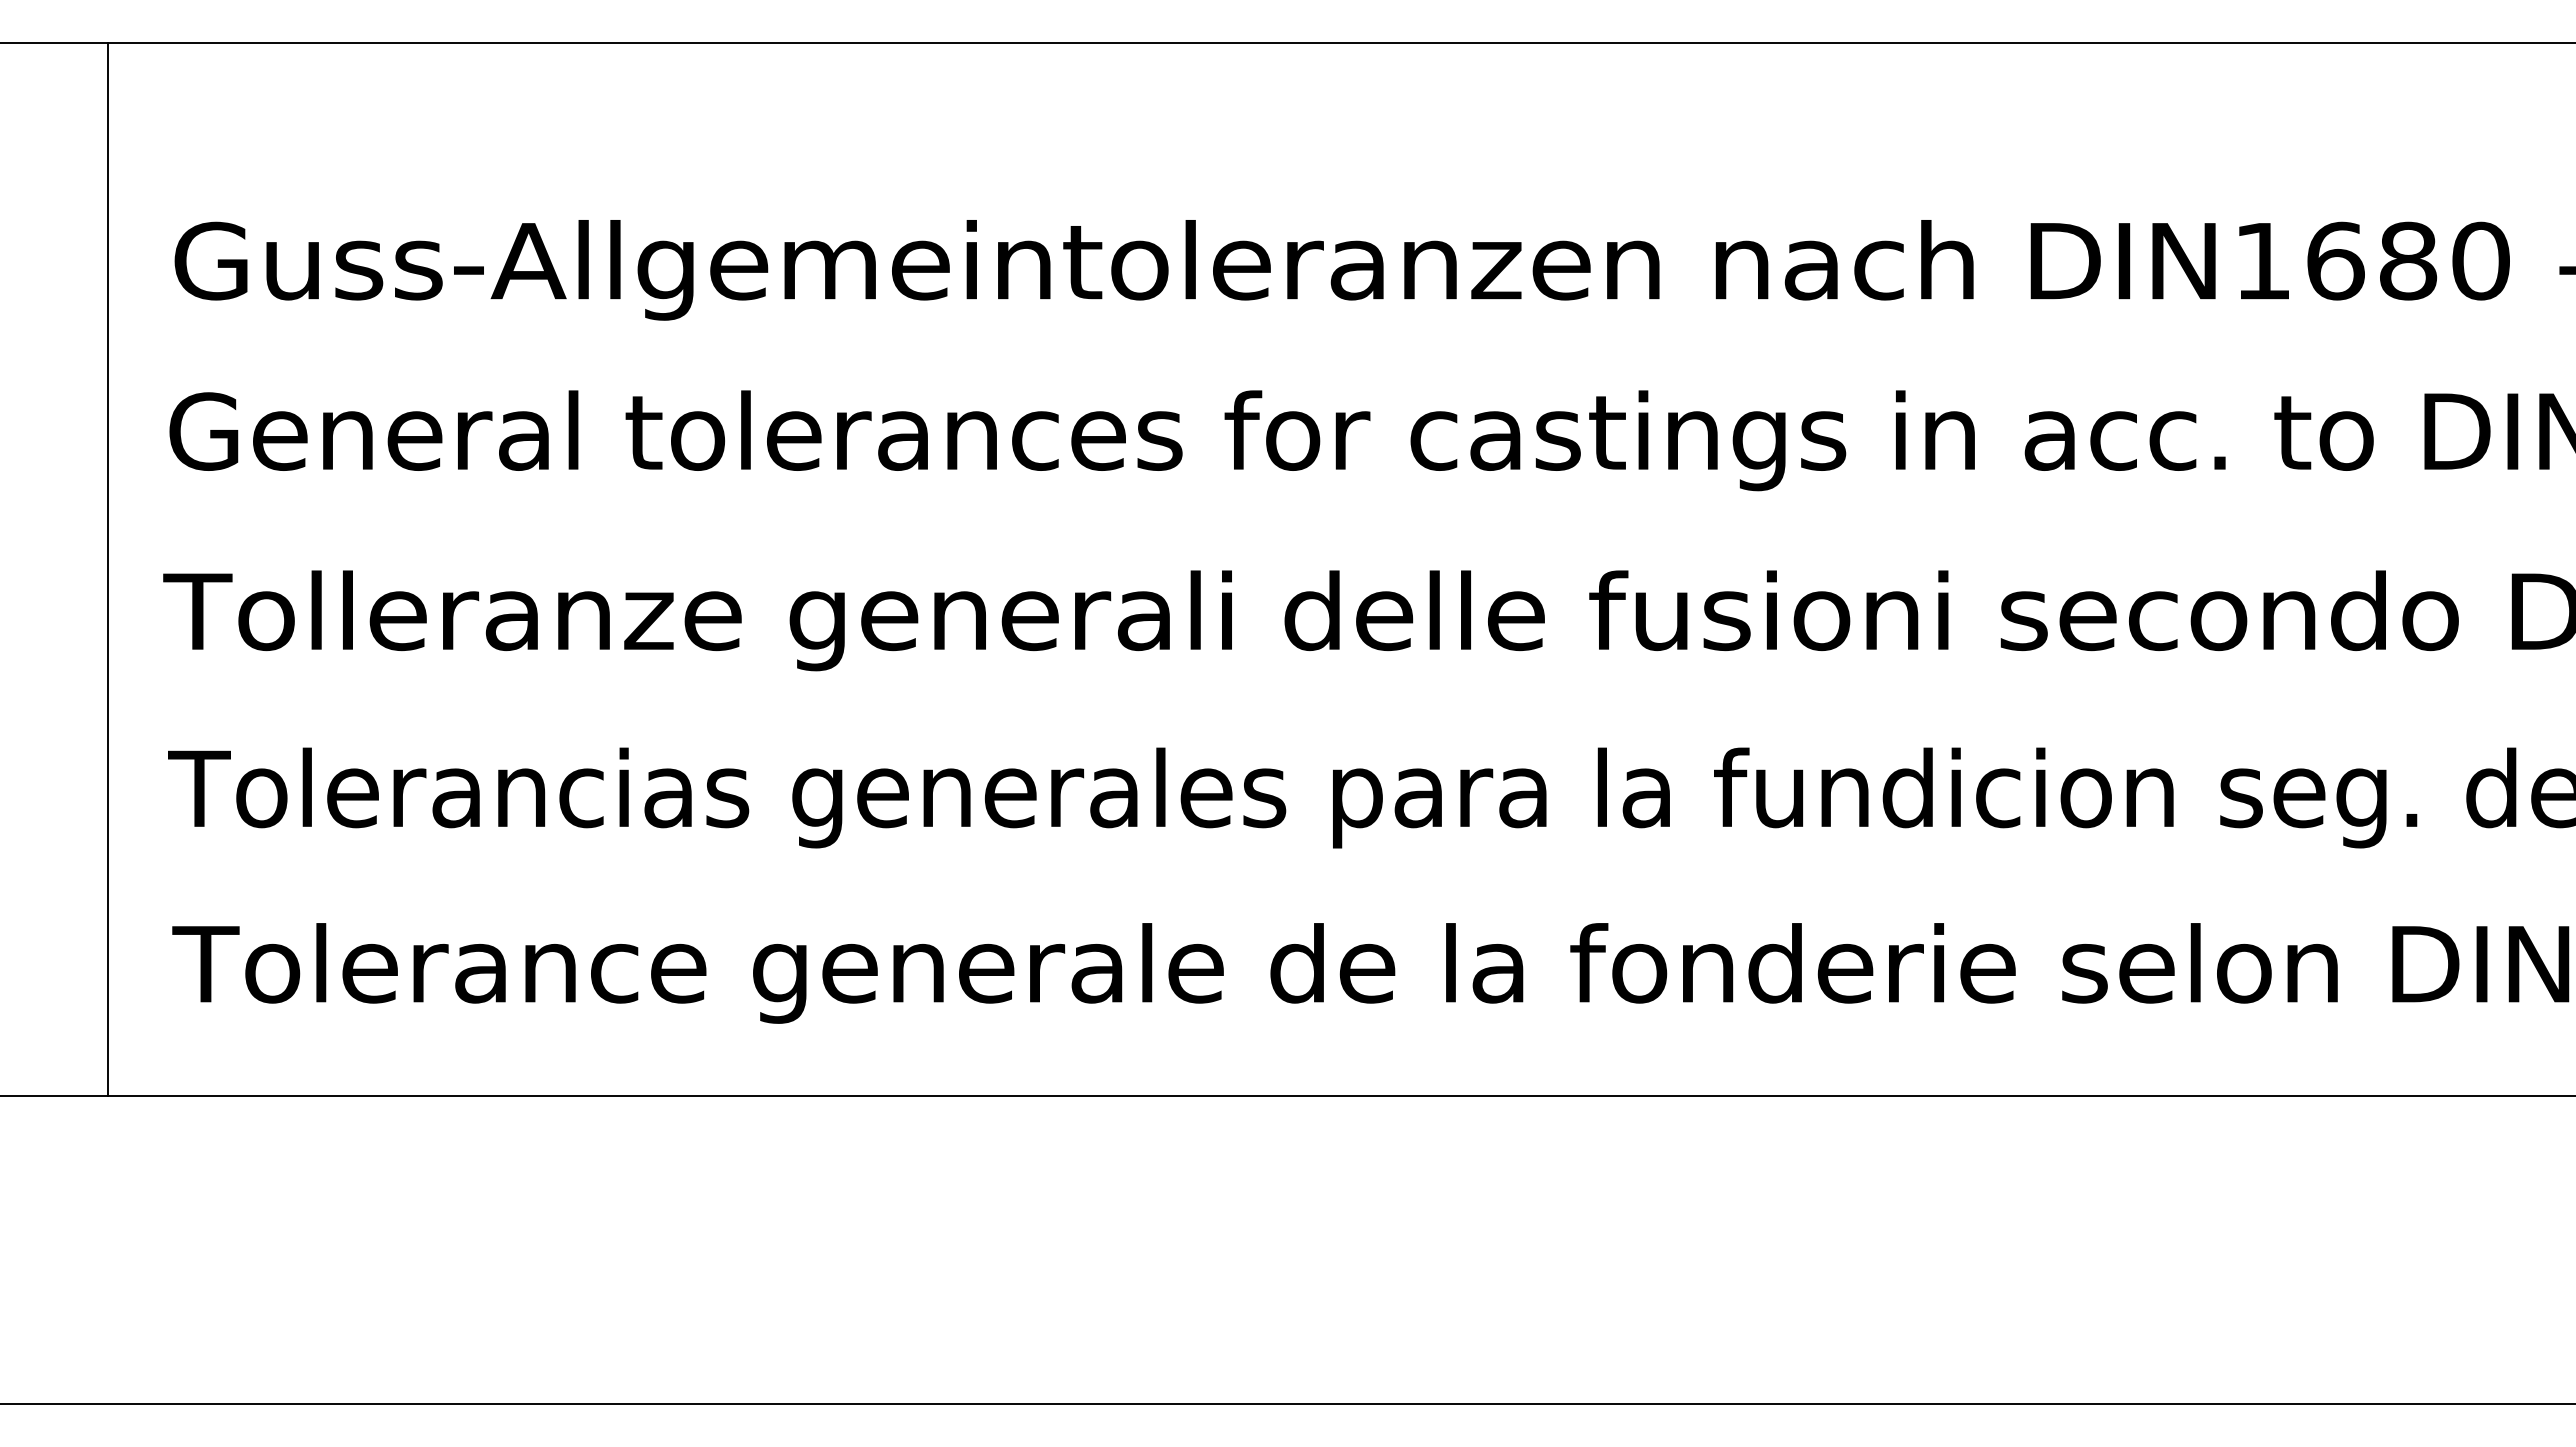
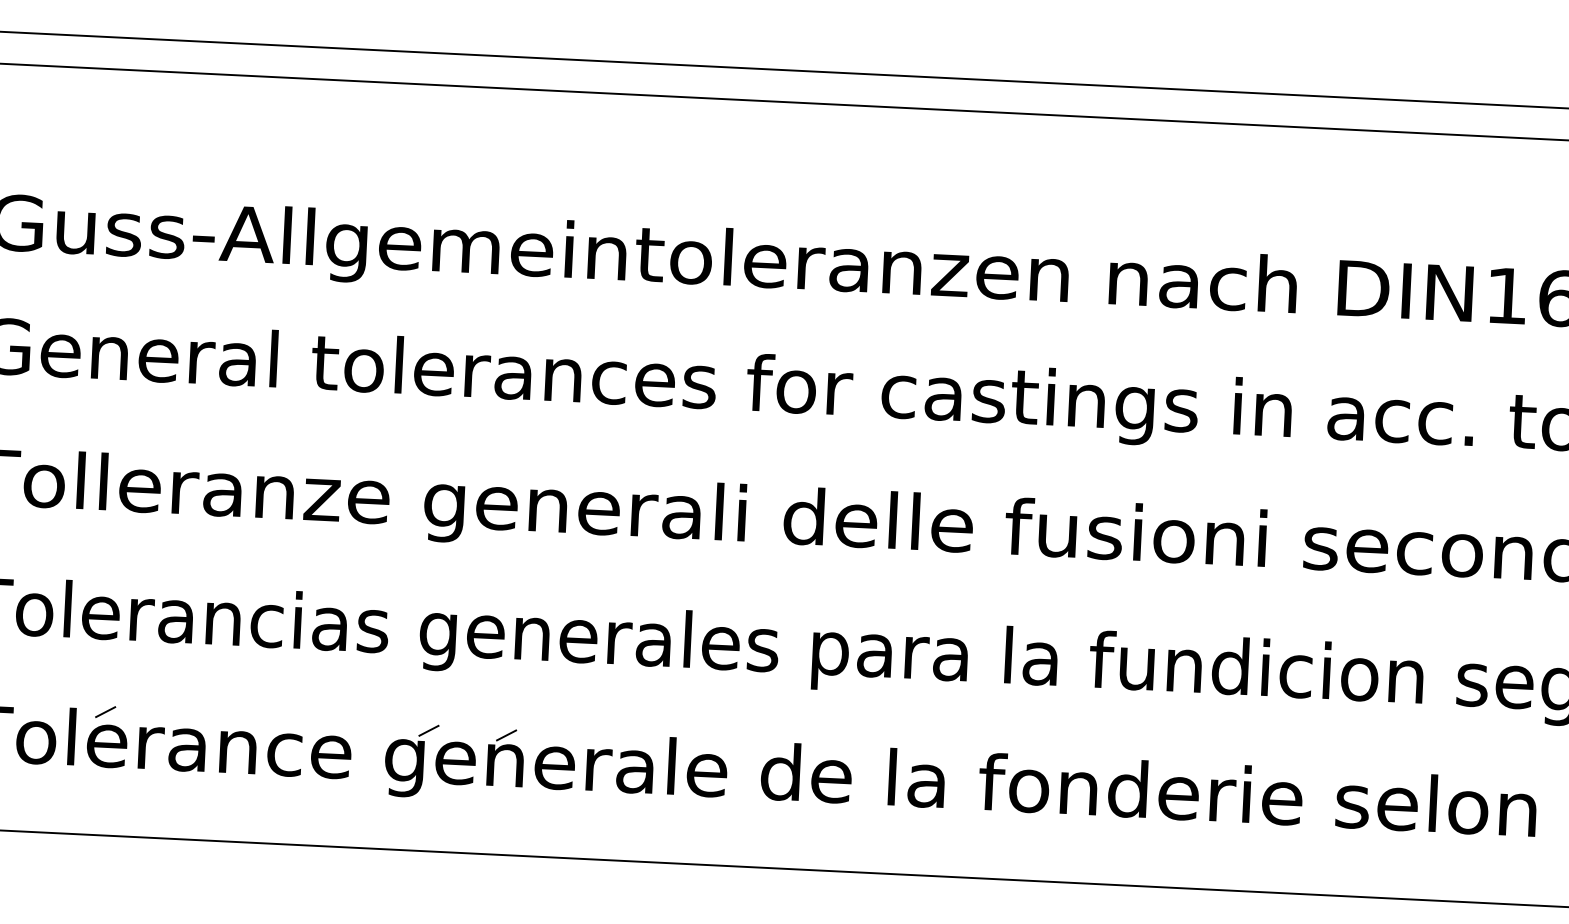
line: (365, 926) -> (105, 711), added
line: (811, 930) -> (429, 730), added
line: (917, 931) -> (506, 735), added

